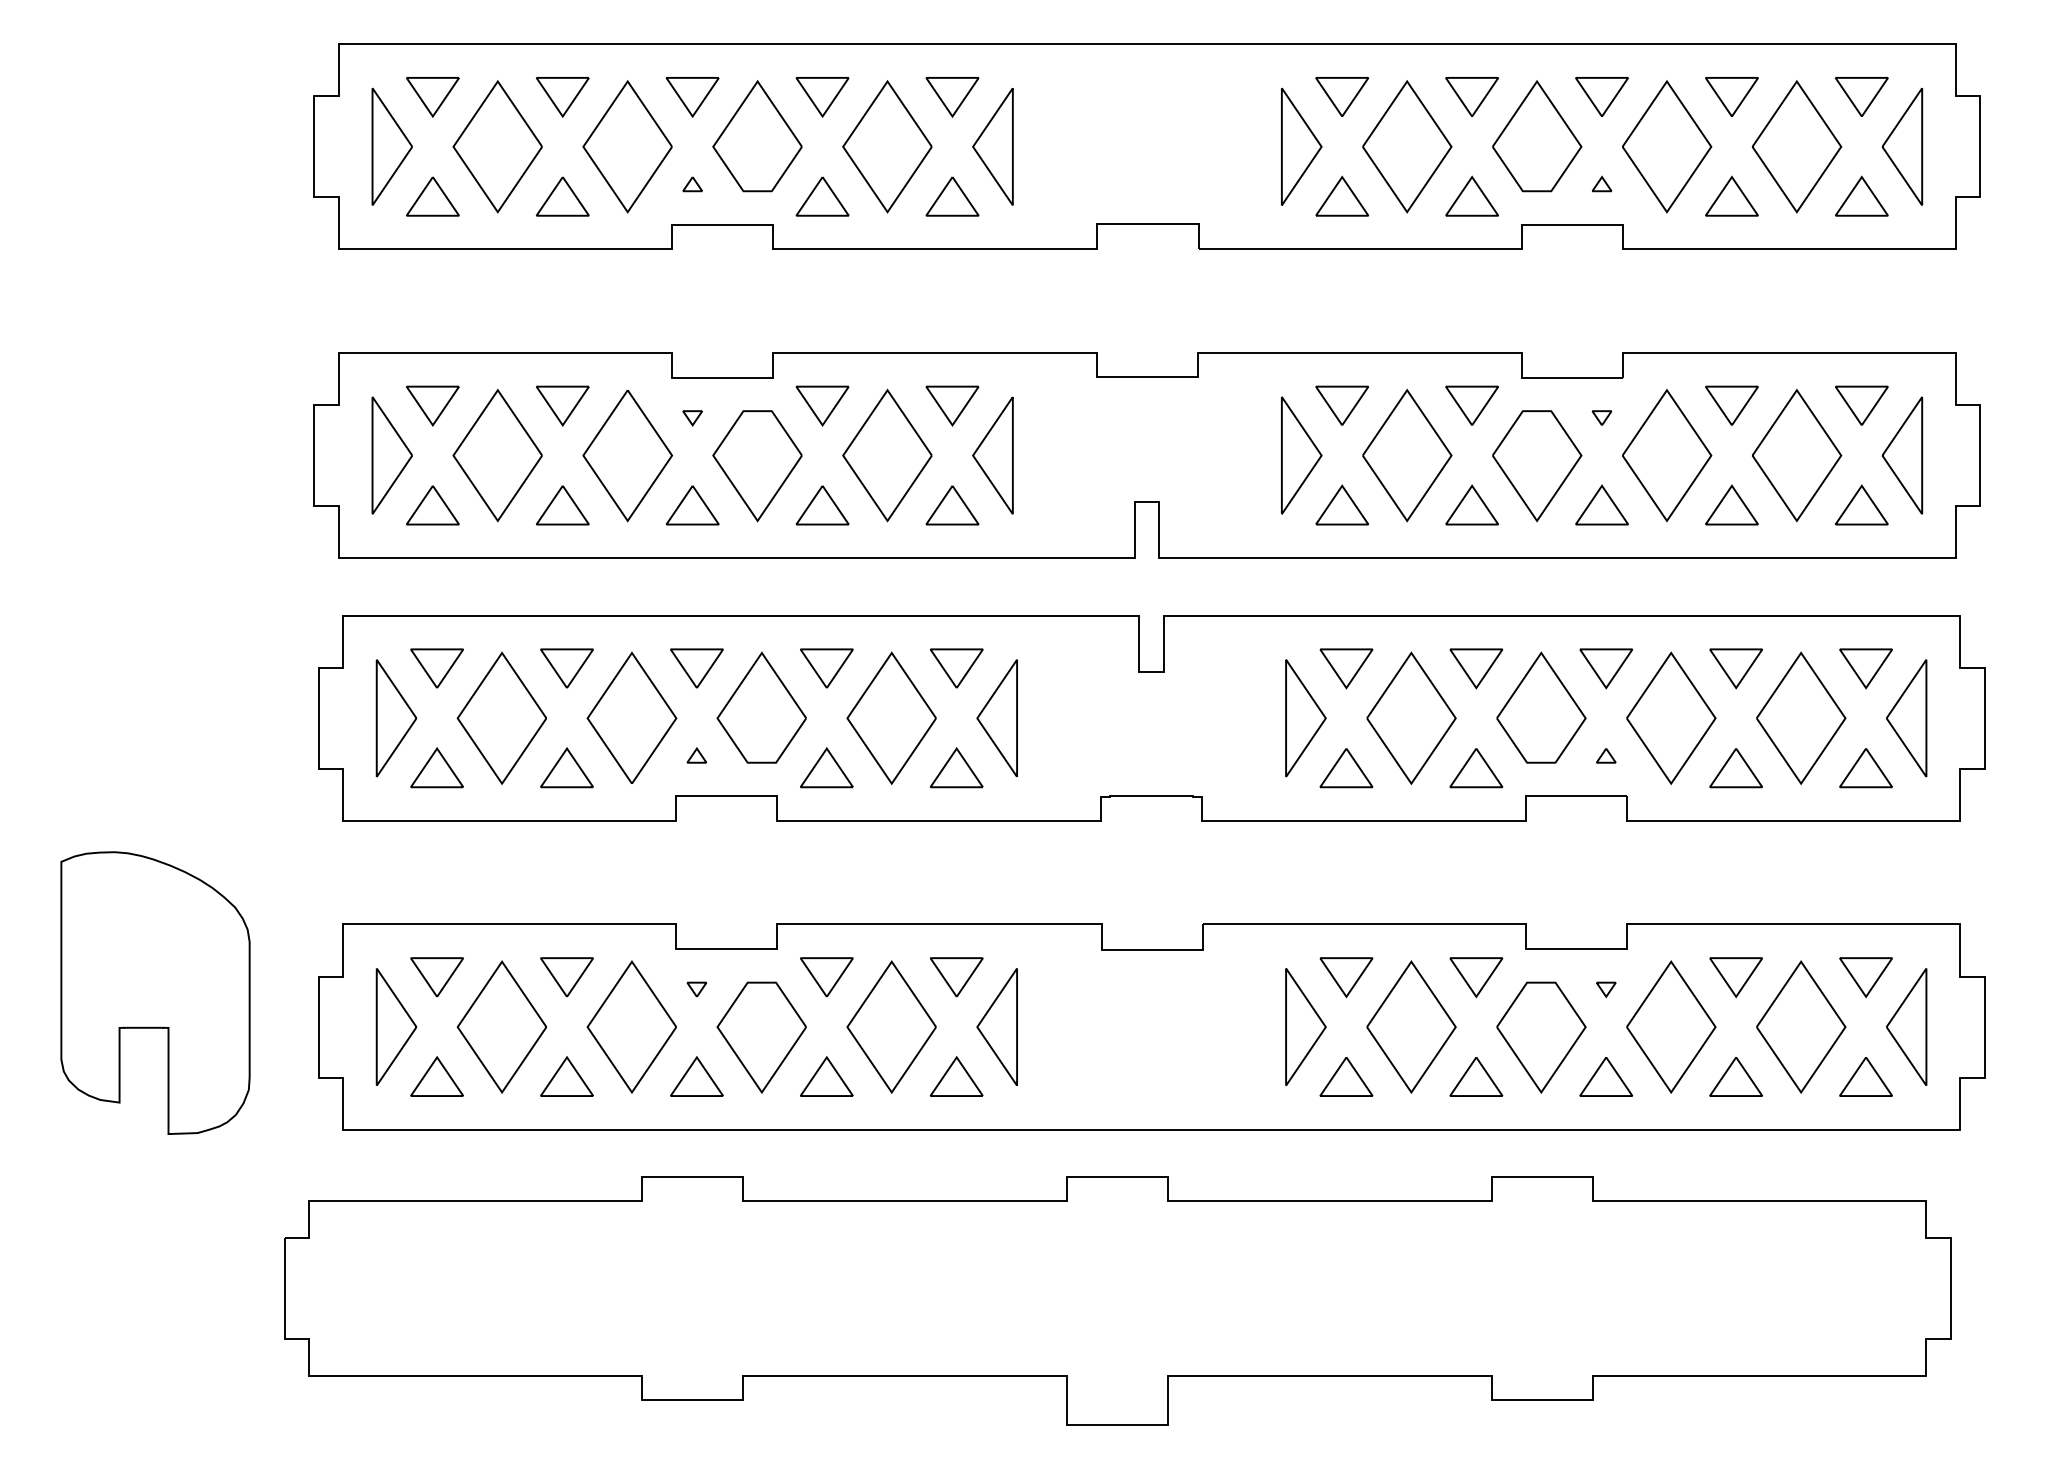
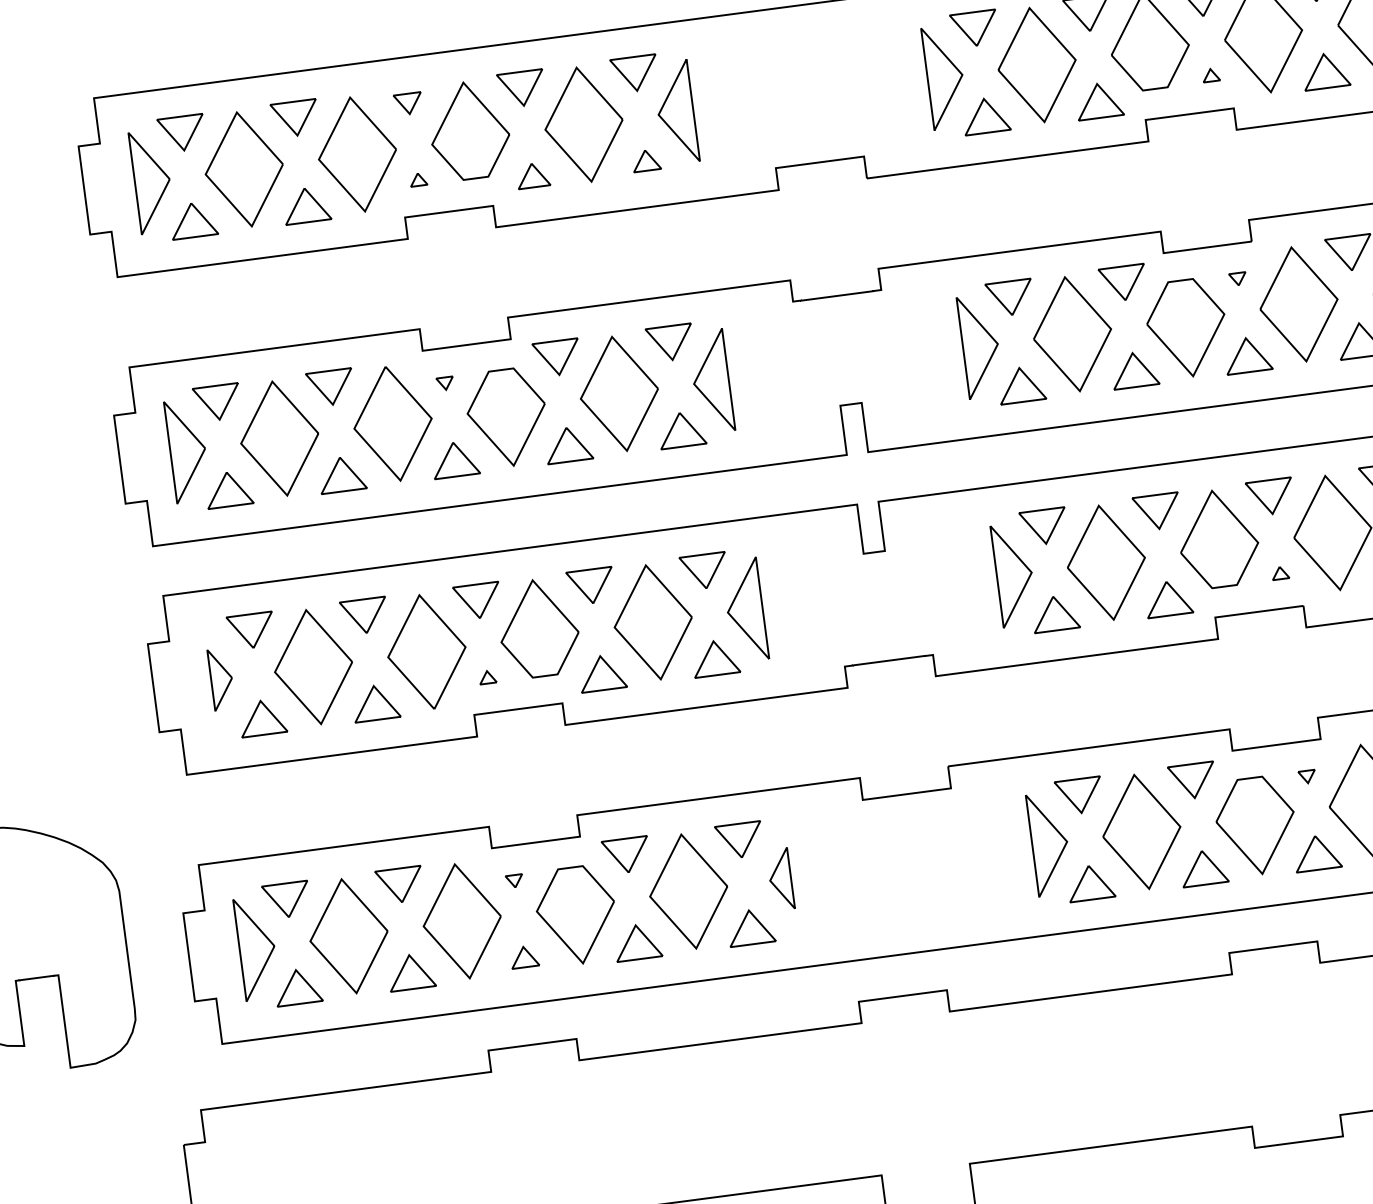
part: (692, 97) -> (408, 104), size x0.6
part: (822, 196) -> (533, 175), size x0.7
part: (952, 196) -> (646, 160), size x0.6
part: (396, 718) -> (221, 679), size x0.6
part: (996, 1026) -> (780, 879), size x0.6
part: (696, 1076) -> (524, 957), size x0.6

